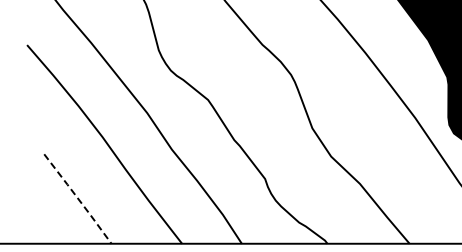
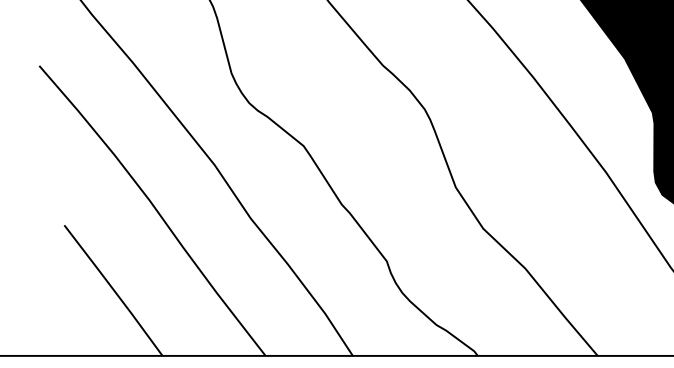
line: (78, 198) -> (114, 289), dashed -> solid

